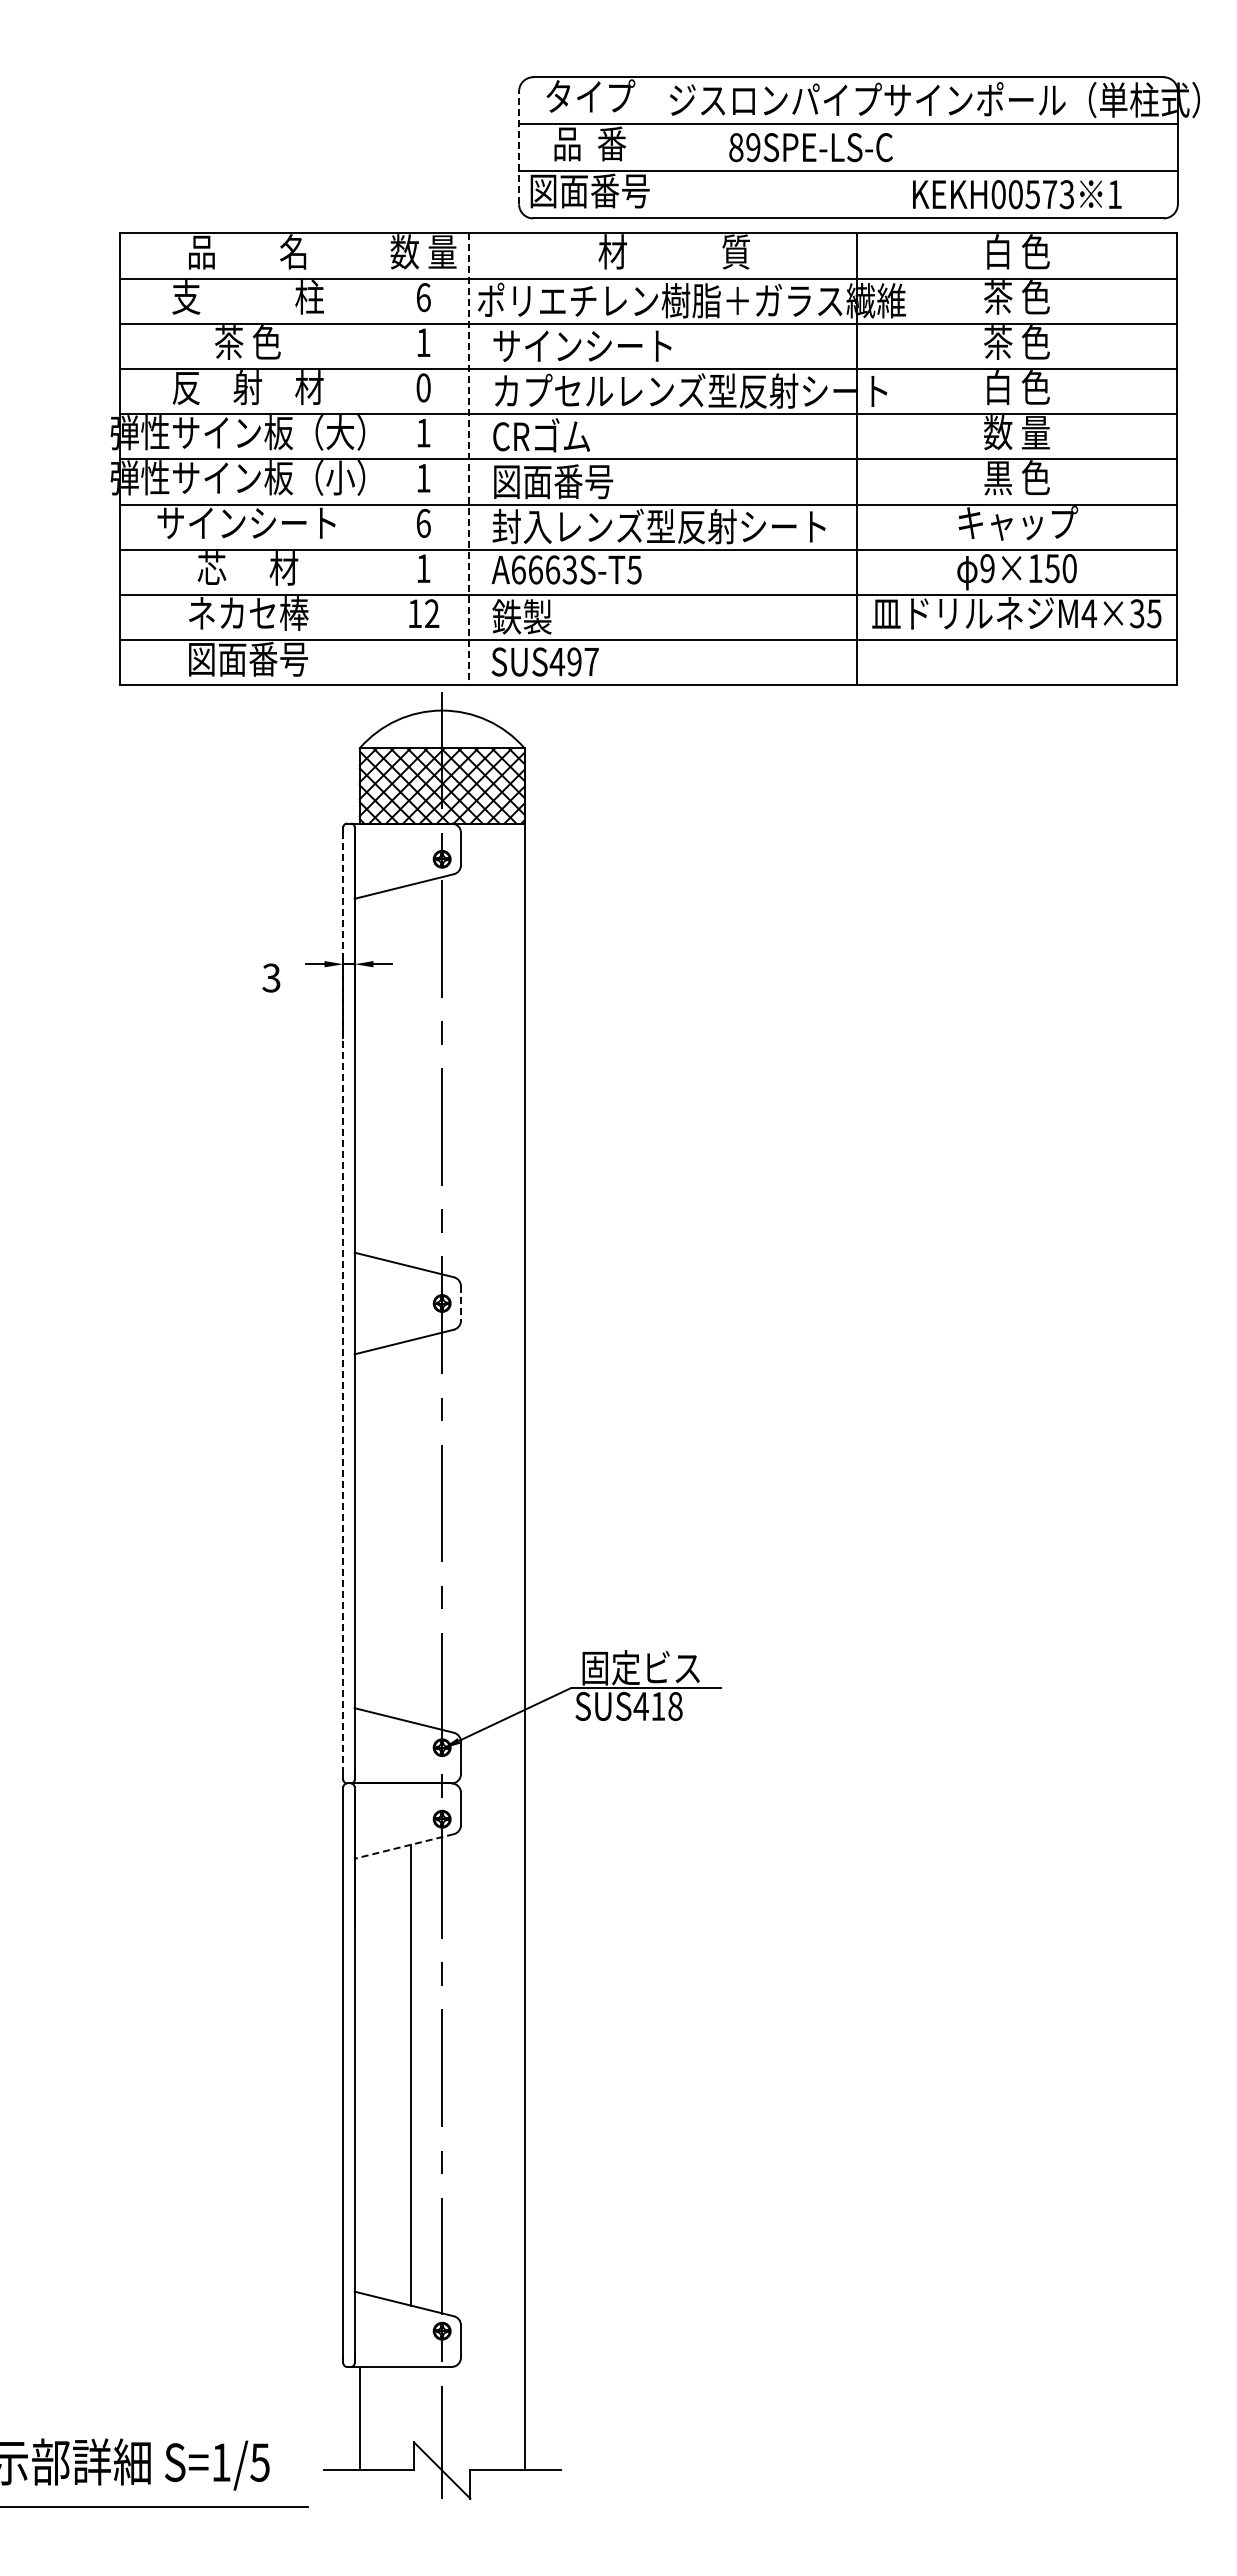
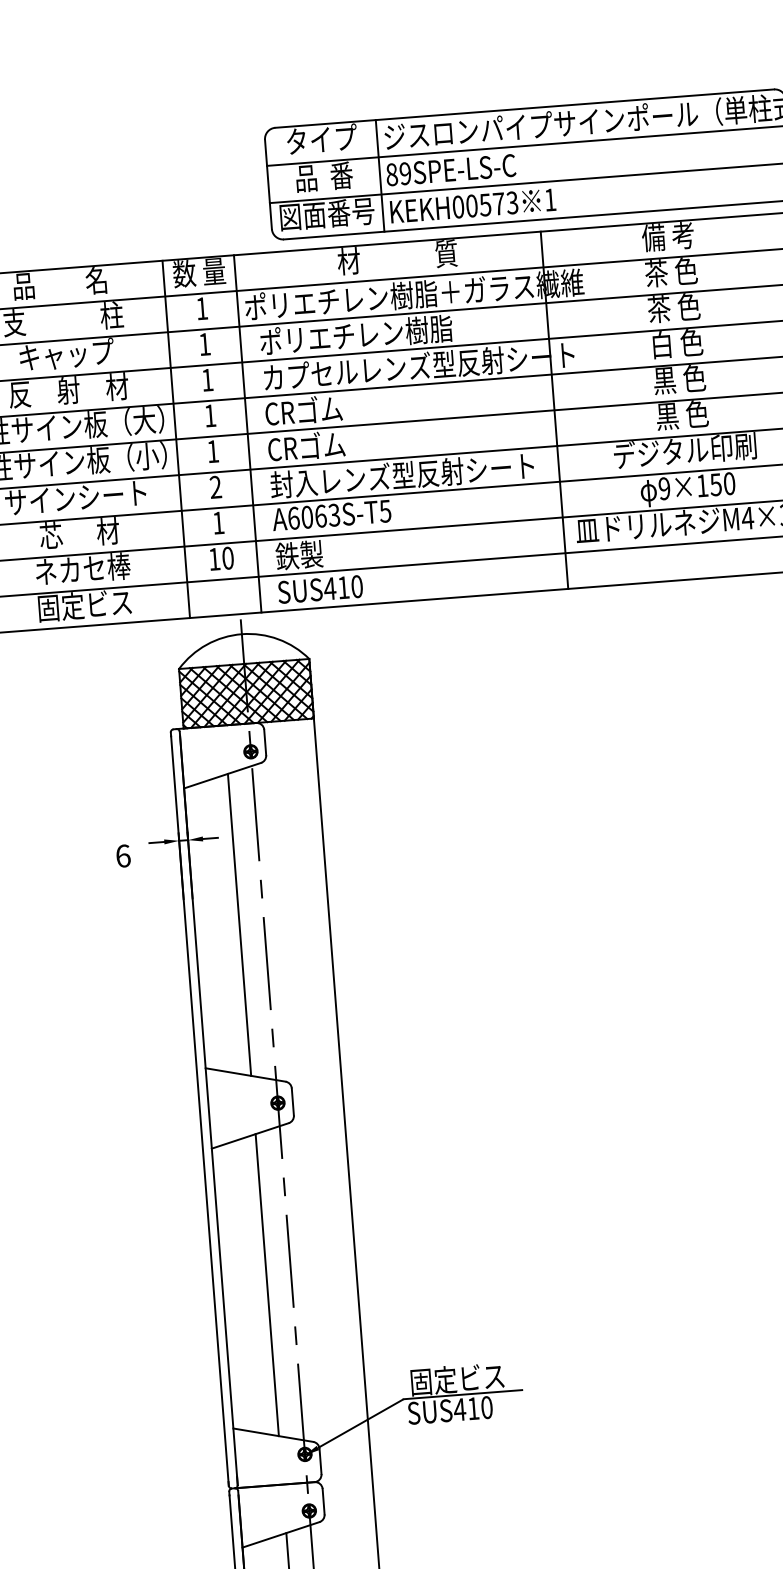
line: (519, 147) -> (268, 184), dashed -> solid
line: (660, 147) -> (380, 175), added
text: (810, 147) -> (450, 170), moved
text: (1017, 194) -> (473, 205), moved
text: (1016, 251) -> (668, 236), 白 色 -> 備 考
text: (423, 297) -> (201, 308), 6 -> 1
text: (249, 342) -> (67, 354), 茶 色 -> キャップ
text: (614, 345) -> (355, 335), サインシート -> ポリエチレン樹脂
text: (423, 387) -> (207, 379), 0 -> 1
text: (1016, 432) -> (679, 379), 数 量 -> 黒 色
line: (378, 459) -> (176, 439), added
line: (468, 459) -> (247, 434), dashed -> solid
text: (553, 481) -> (315, 446), 図面番号 -> CRゴム
text: (423, 522) -> (215, 486), 6 -> 2
text: (1016, 523) -> (684, 451), キャップ -> デジタル印刷
text: (535, 569) -> (307, 516), A6663S-T5 -> A6063S-T5
text: (432, 613) -> (228, 558), 12 -> 10
text: (248, 658) -> (85, 604), 図面番号 -> 固定ビス
text: (582, 661) -> (349, 586), SUS497 -> SUS410
text: (271, 977) -> (123, 855), 3 -> 6
line: (411, 1075) -> (239, 924), added
line: (461, 1303) -> (293, 1101), dashed -> solid
line: (343, 1305) -> (200, 1110), dashed -> solid
line: (411, 1531) -> (267, 1285), added
text: (675, 1706) -> (487, 1407), SUS418 -> SUS410
line: (403, 1846) -> (280, 1534), dashed -> solid

